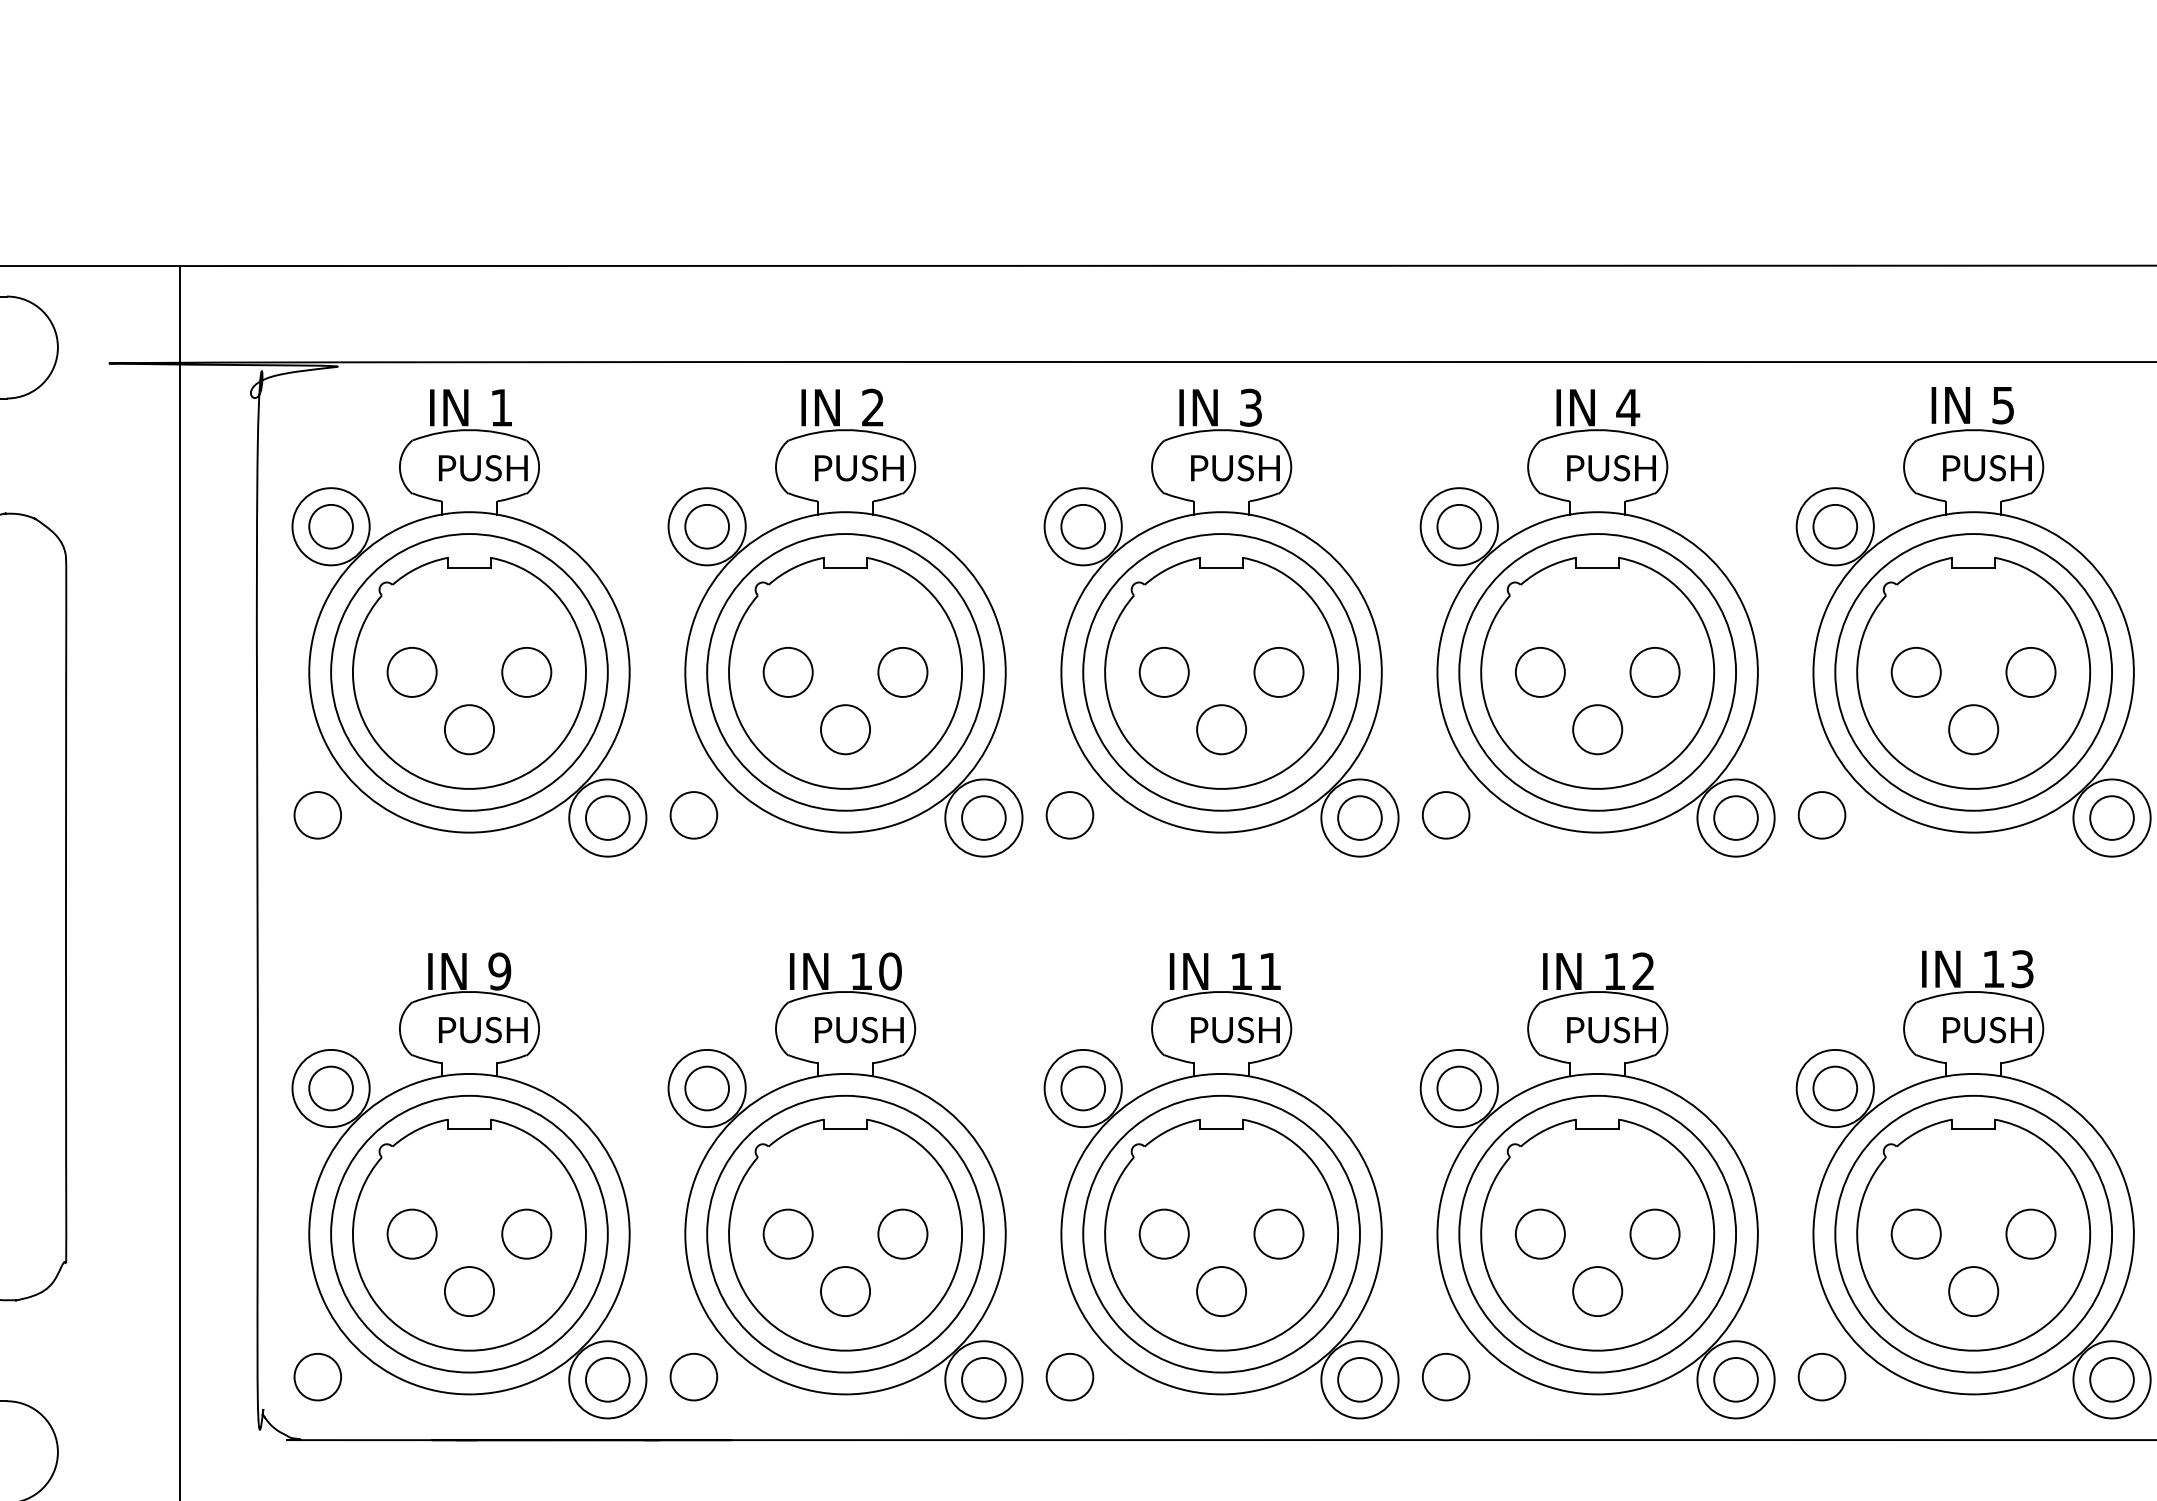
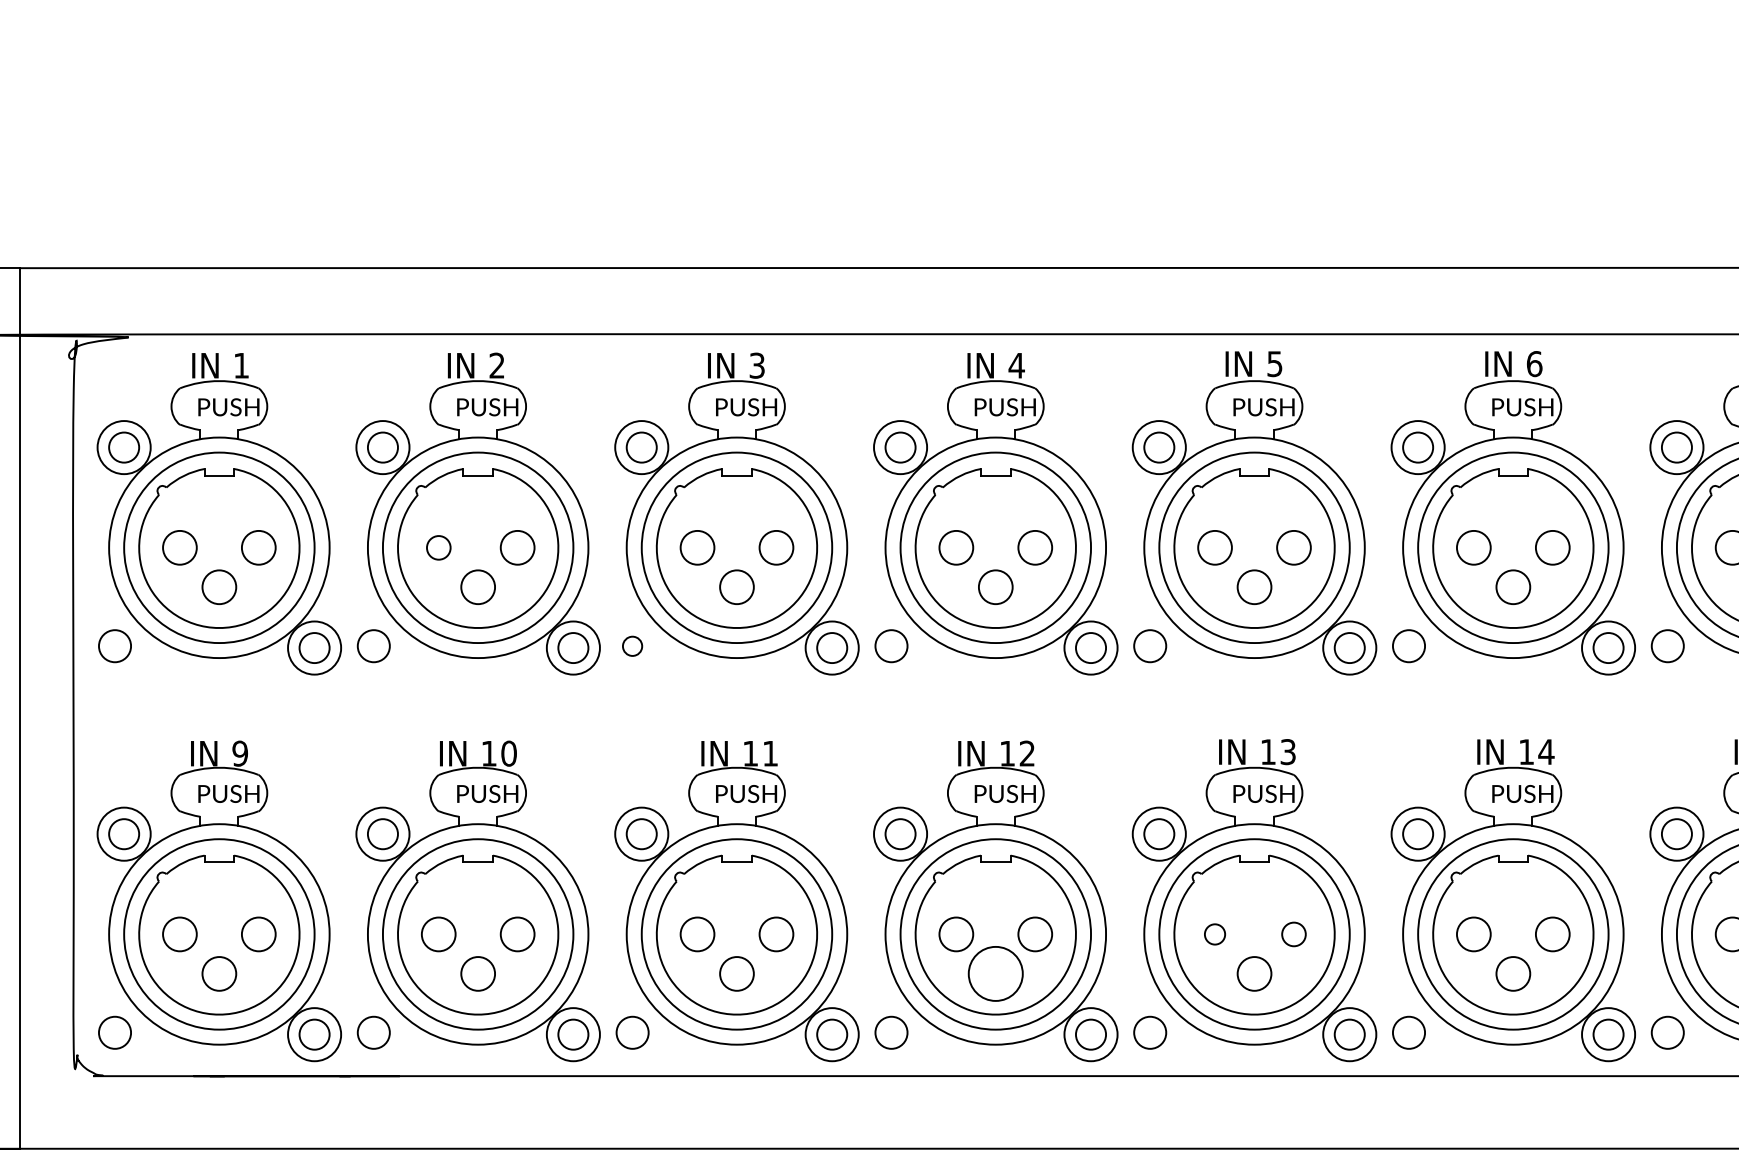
circle: (787, 671) -> (438, 547), size x0.7
circle: (1069, 815) -> (632, 646), size x0.6
circle: (1915, 1234) -> (1214, 934), size x0.6
circle: (2030, 1234) -> (1293, 934), size x0.7
circle: (1597, 1290) -> (995, 973), size x1.6

